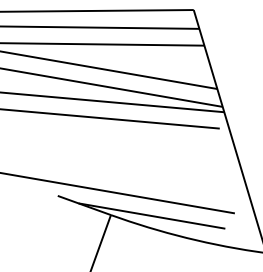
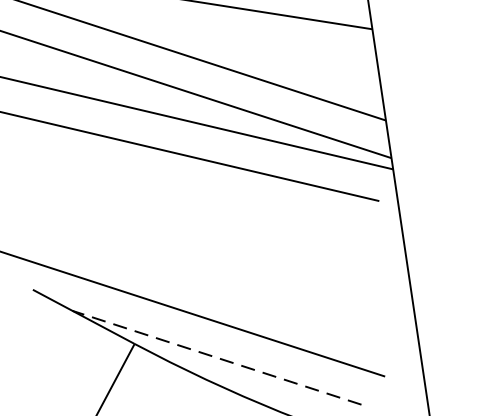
line: (151, 216) -> (216, 358), solid -> dashed

